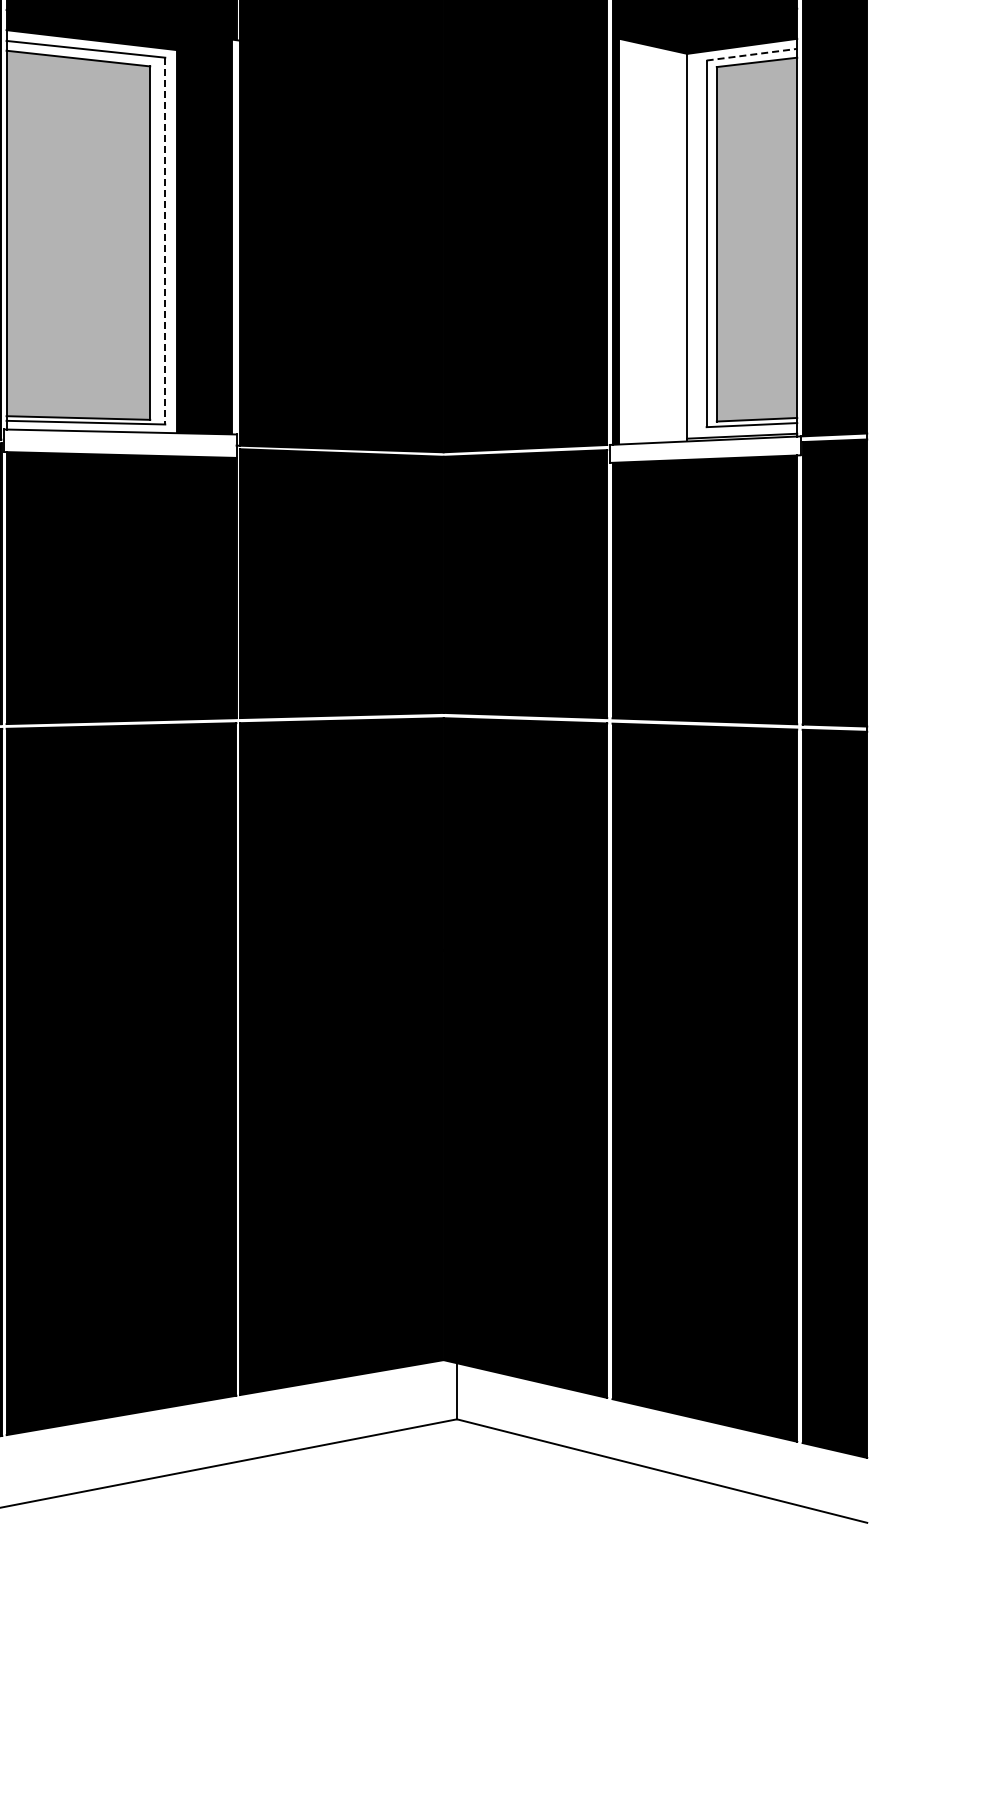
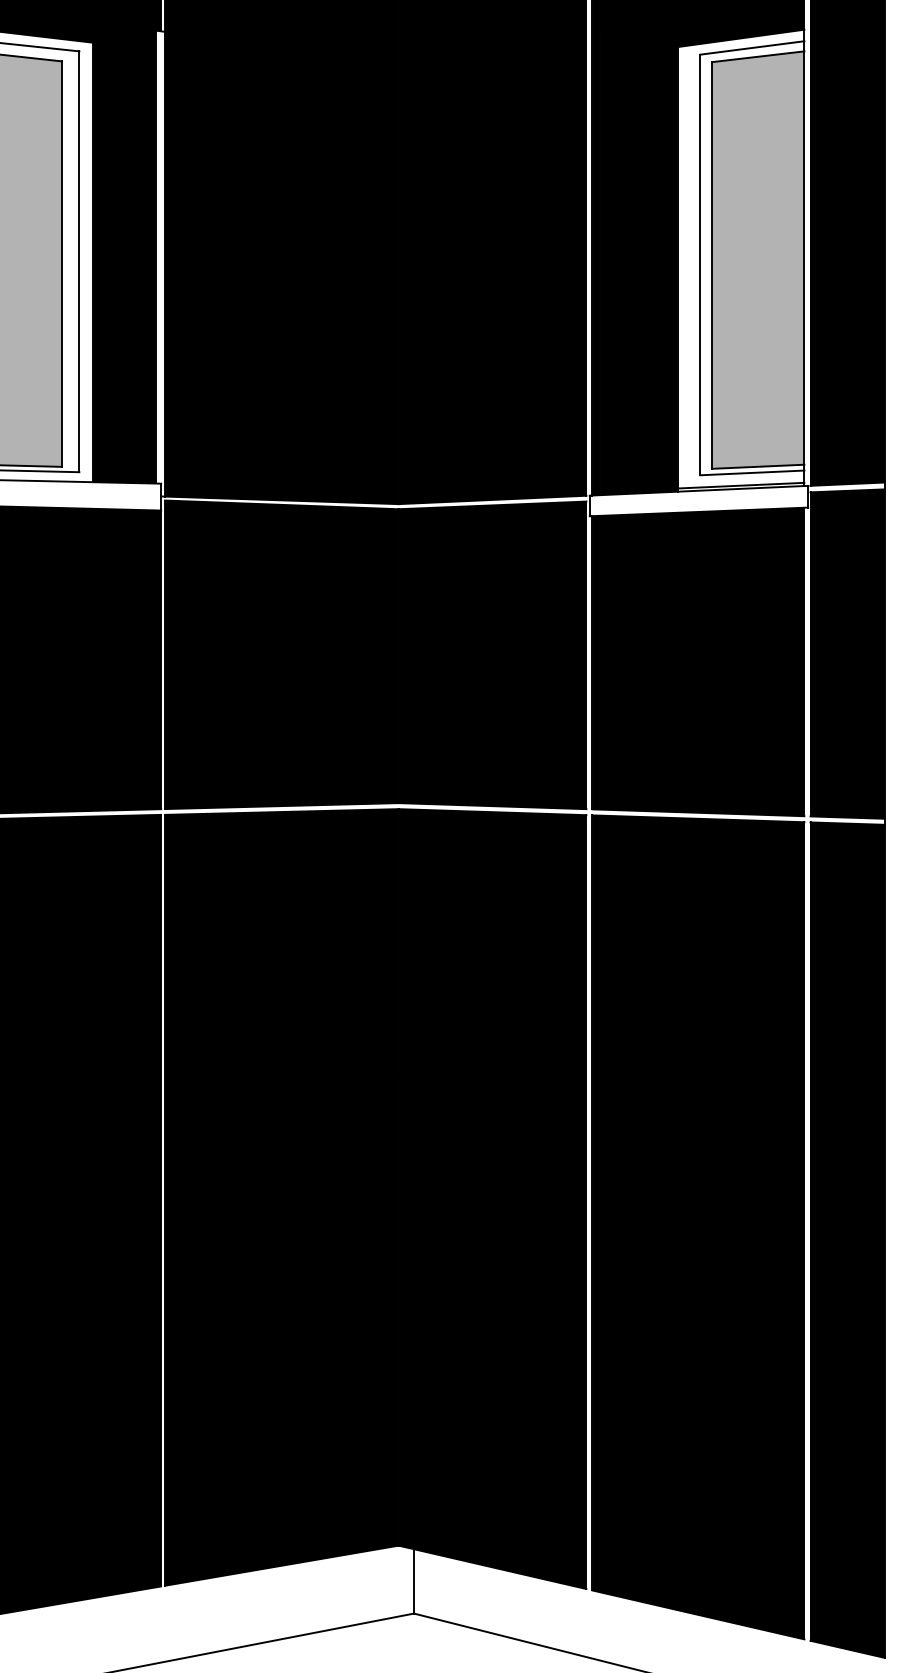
line: (751, 54) -> (751, 47), dashed -> solid
line: (165, 241) -> (79, 262), dashed -> solid
fill: (653, 241) -> (639, 262), added

